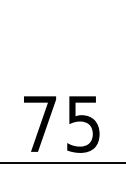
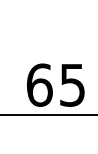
text: (39, 123) -> (39, 84), 75 -> 65

